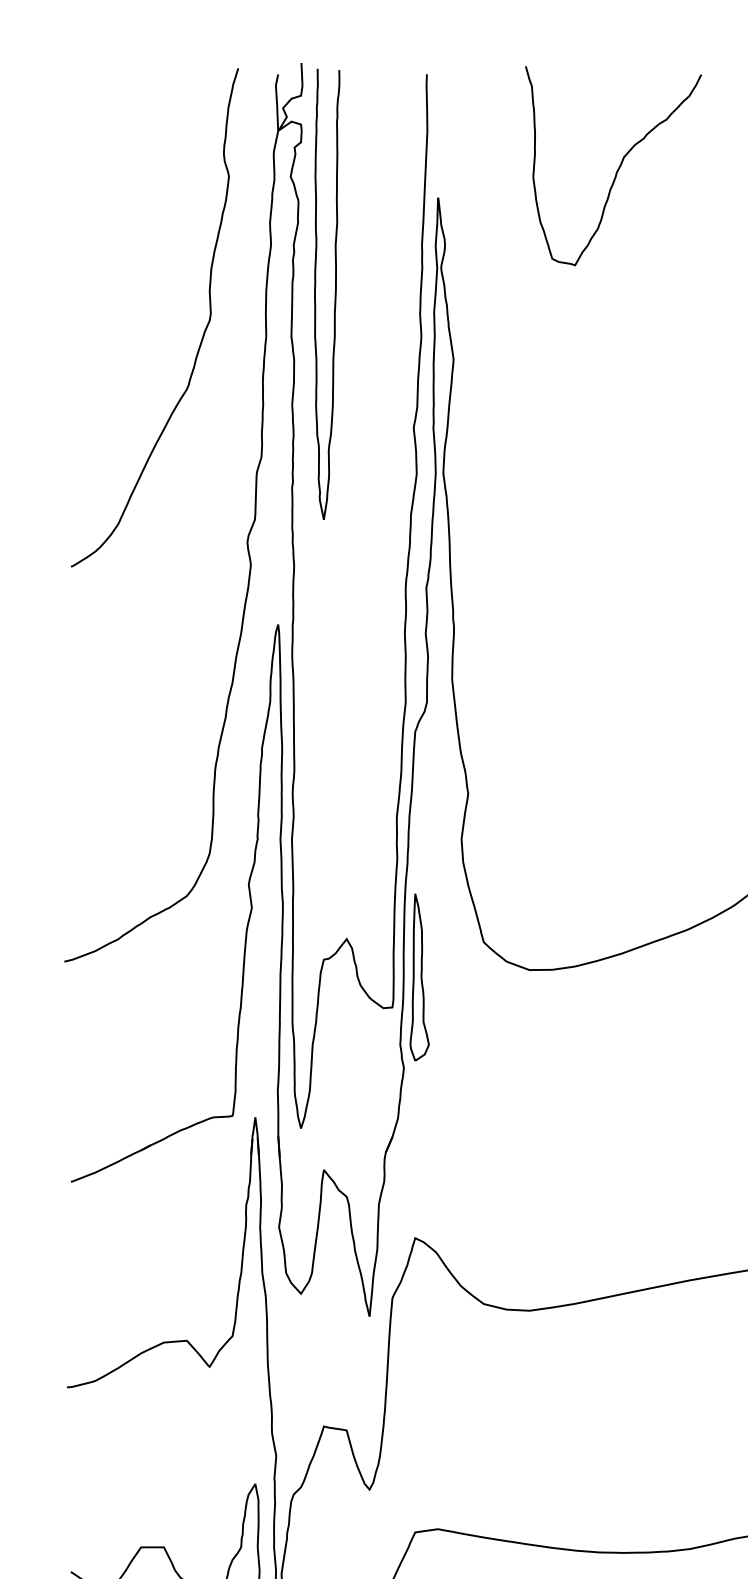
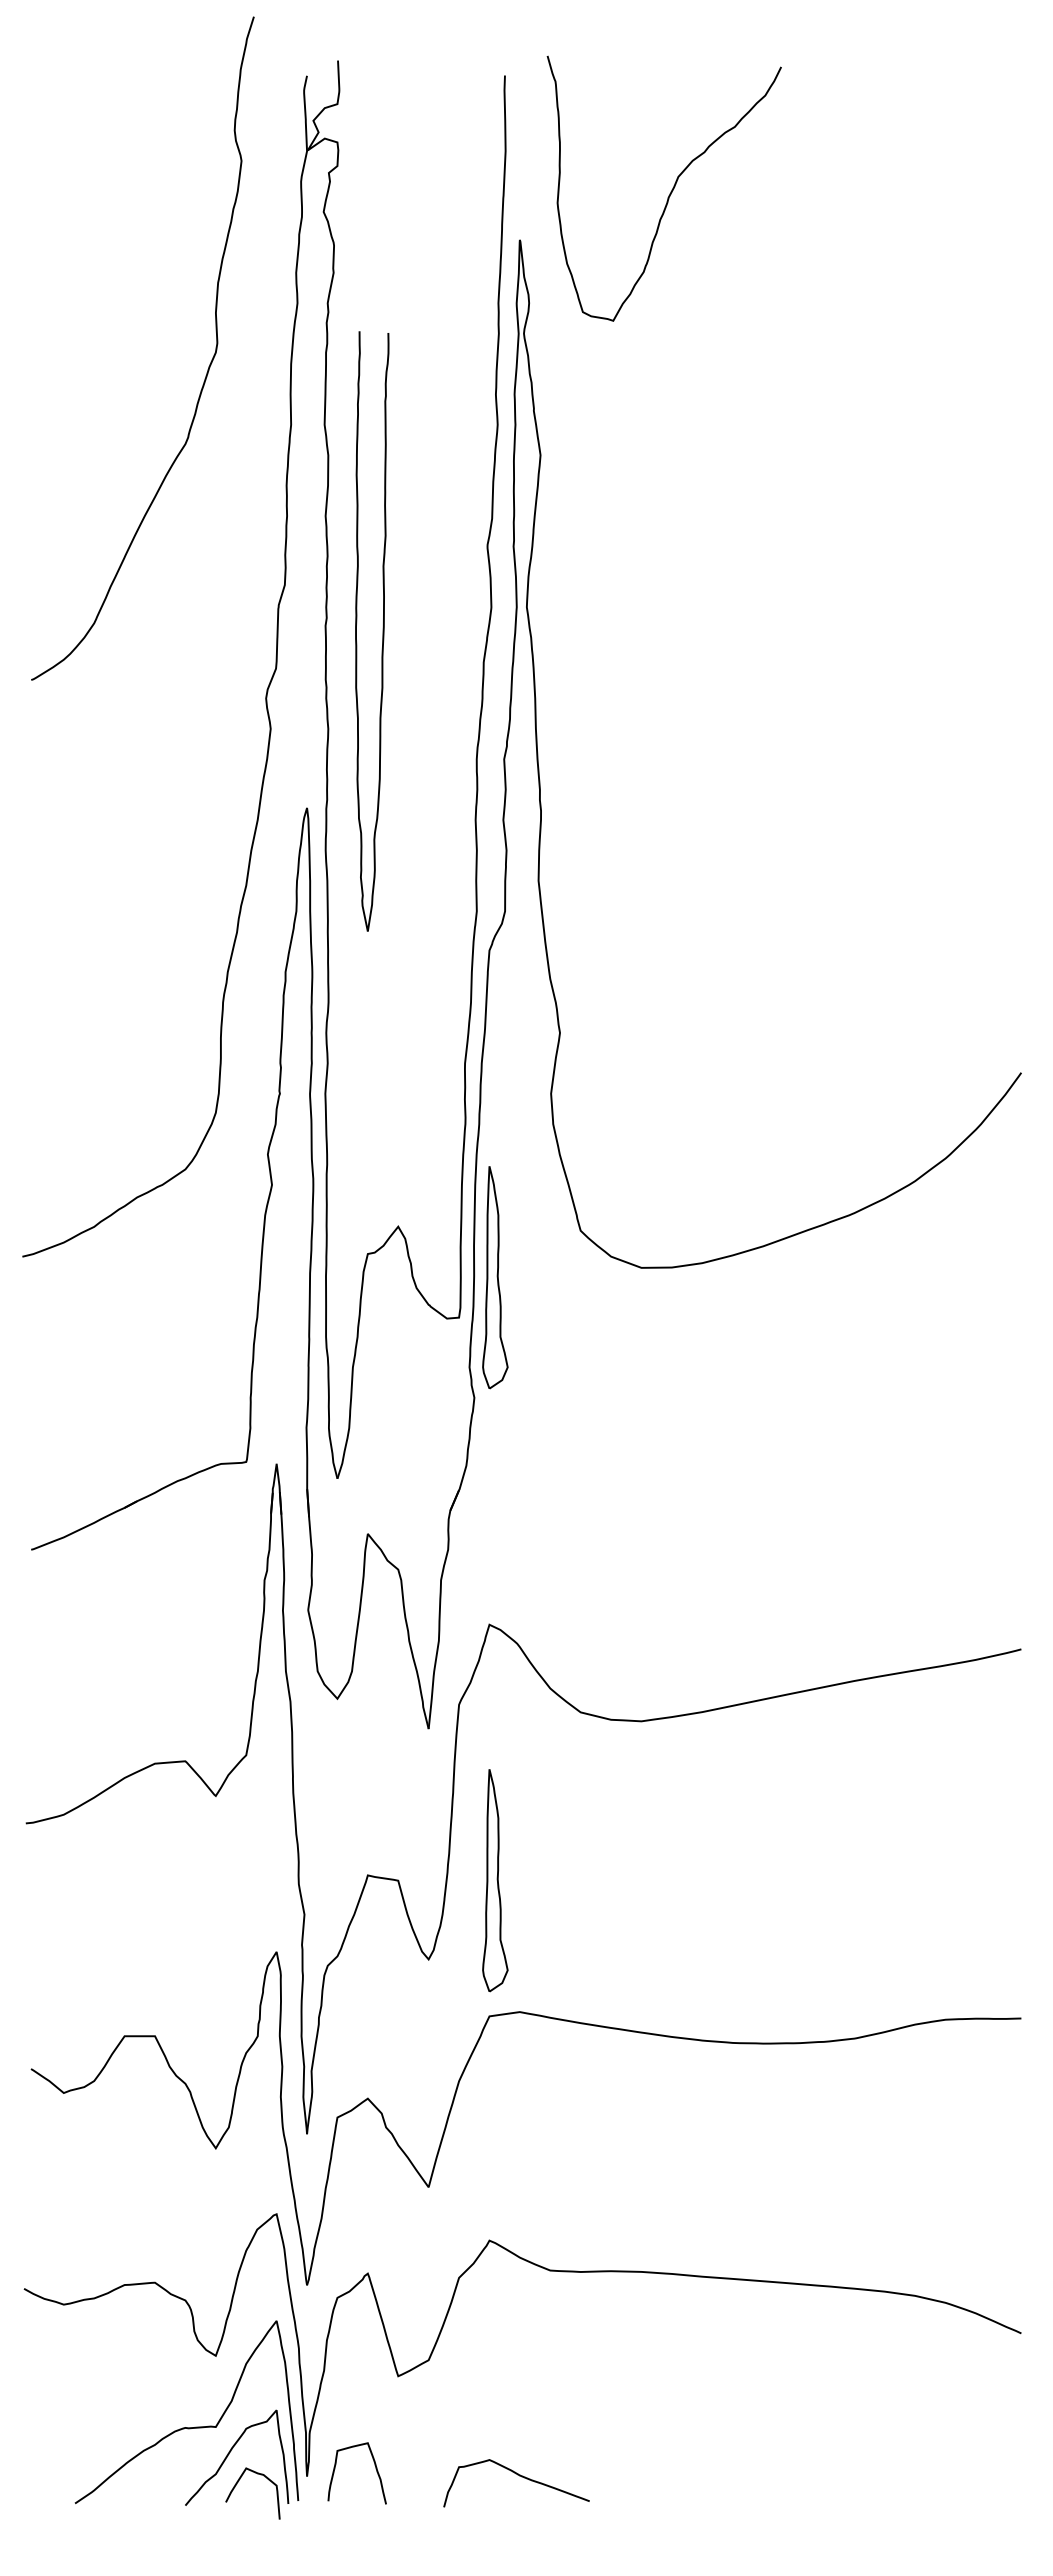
curve: (618, 168) -> (670, 191), moved
curve: (334, 294) -> (382, 631), moved
curve: (203, 333) -> (207, 369), moved
part: (419, 1430) -> (495, 1880), added

